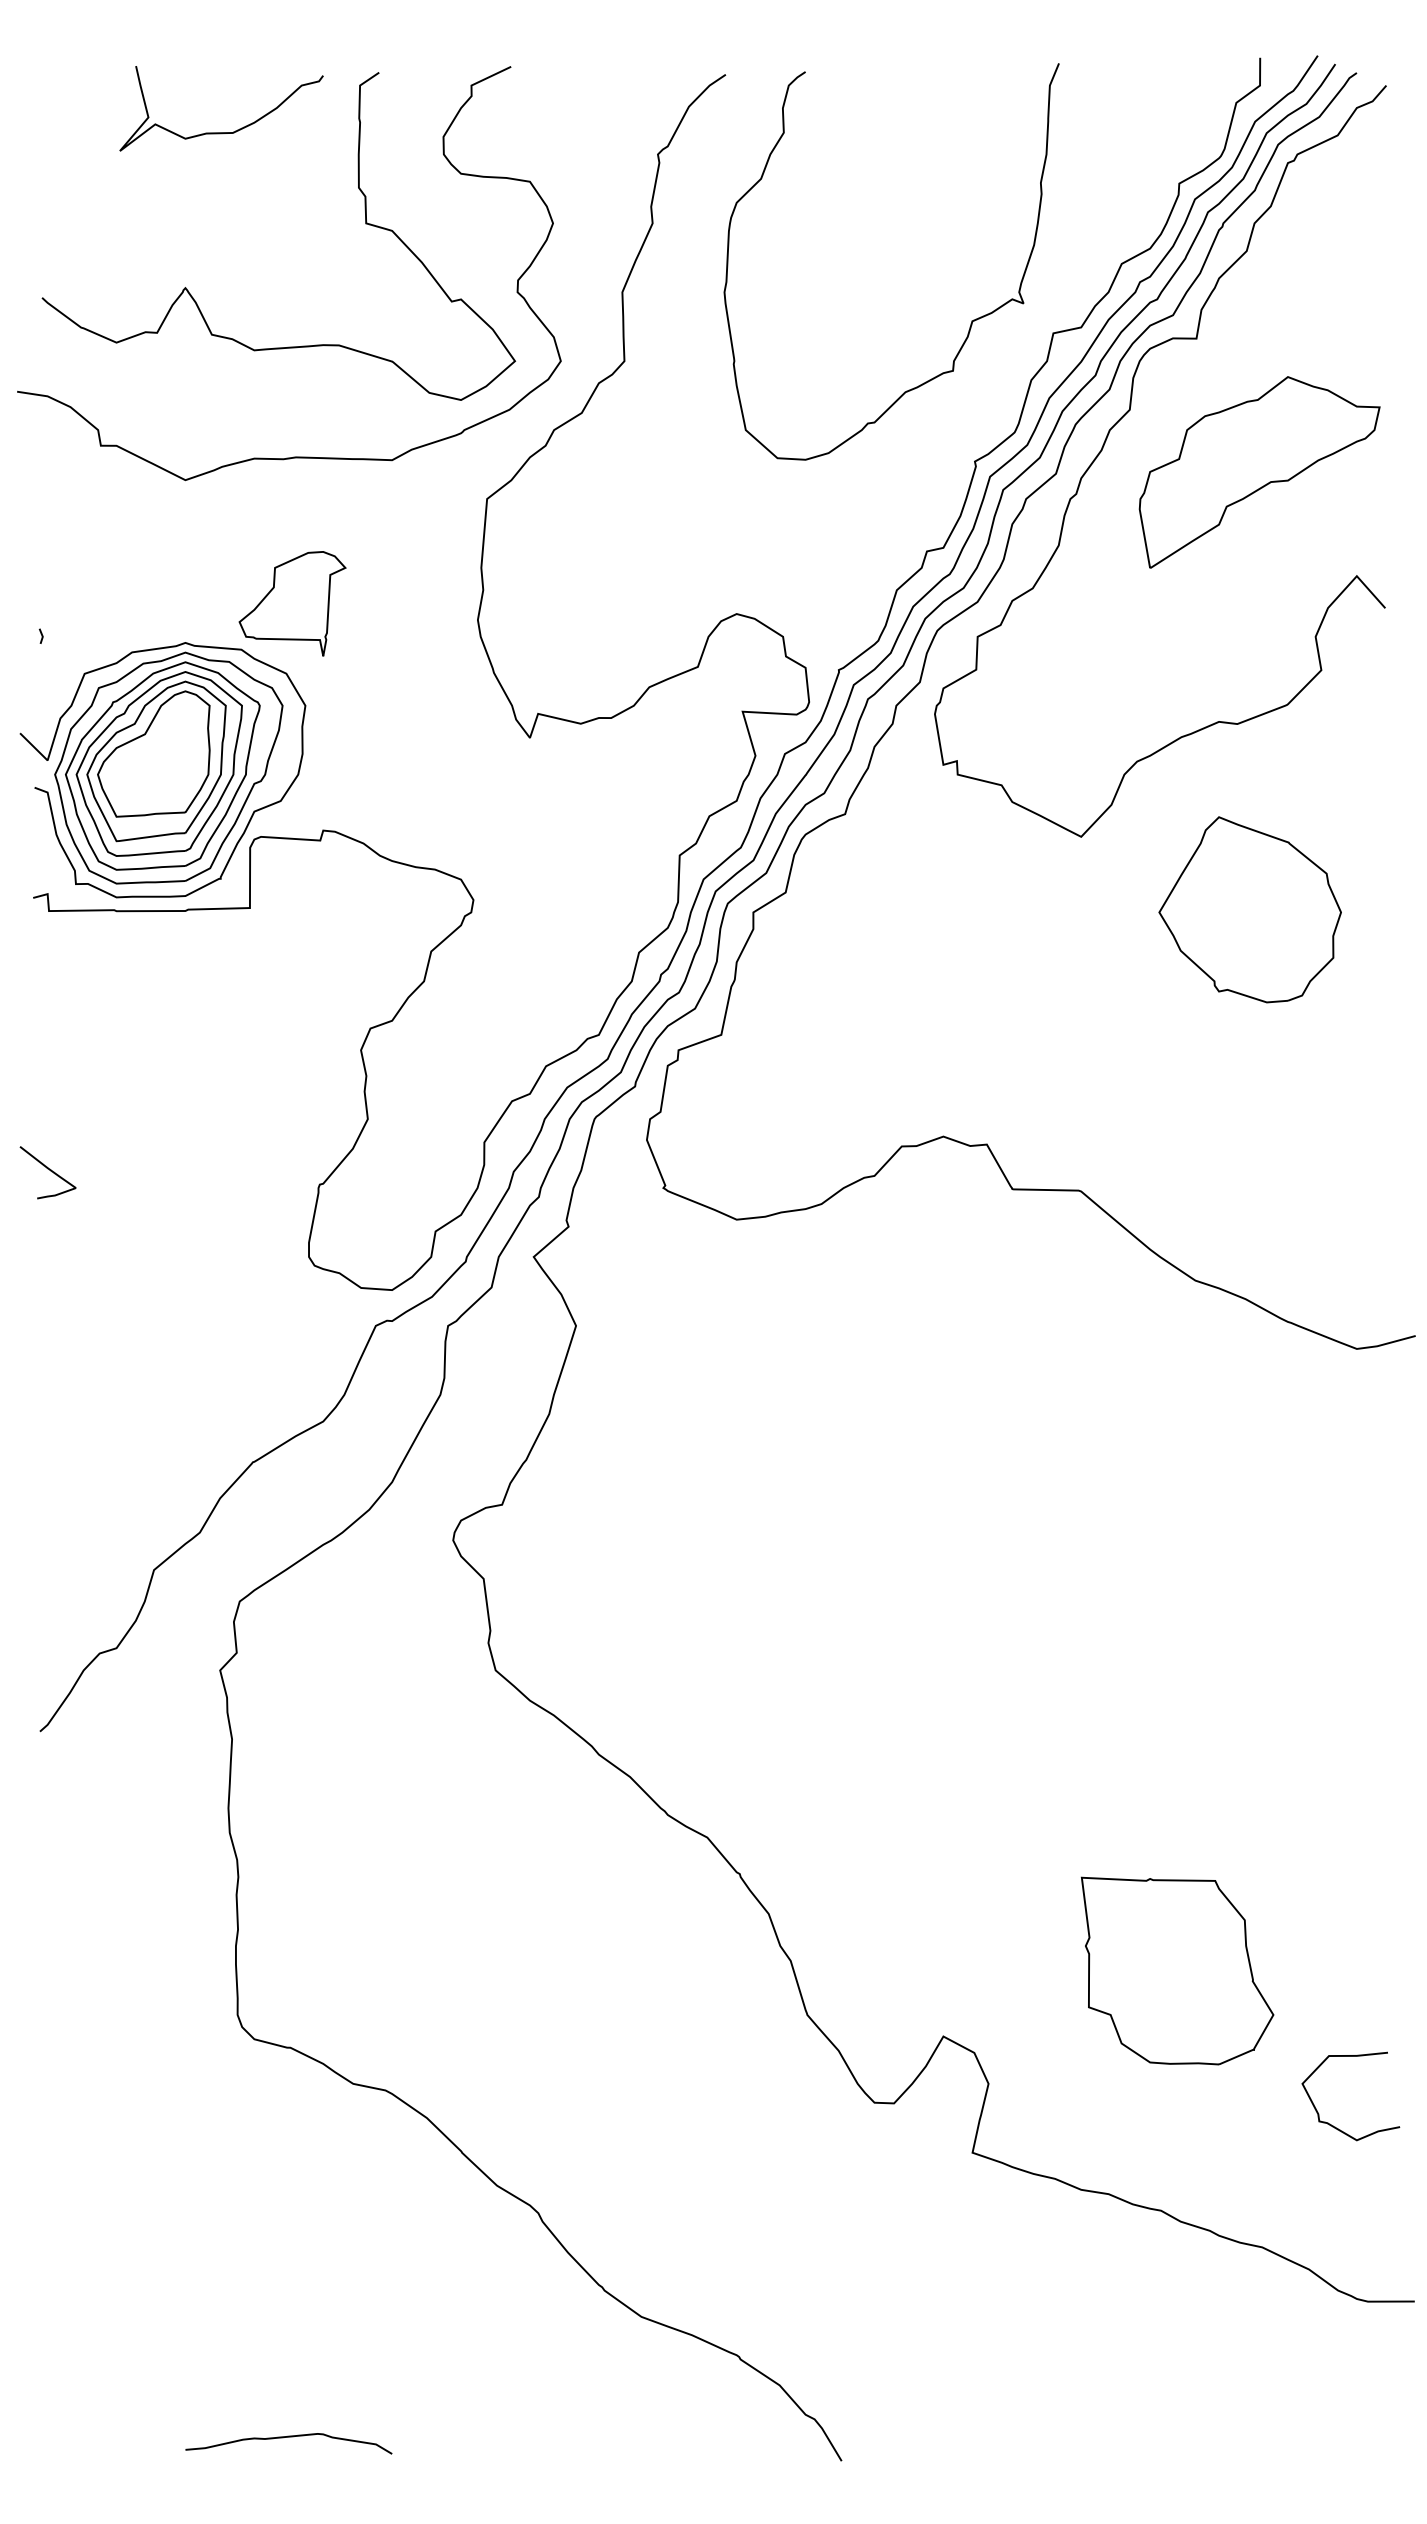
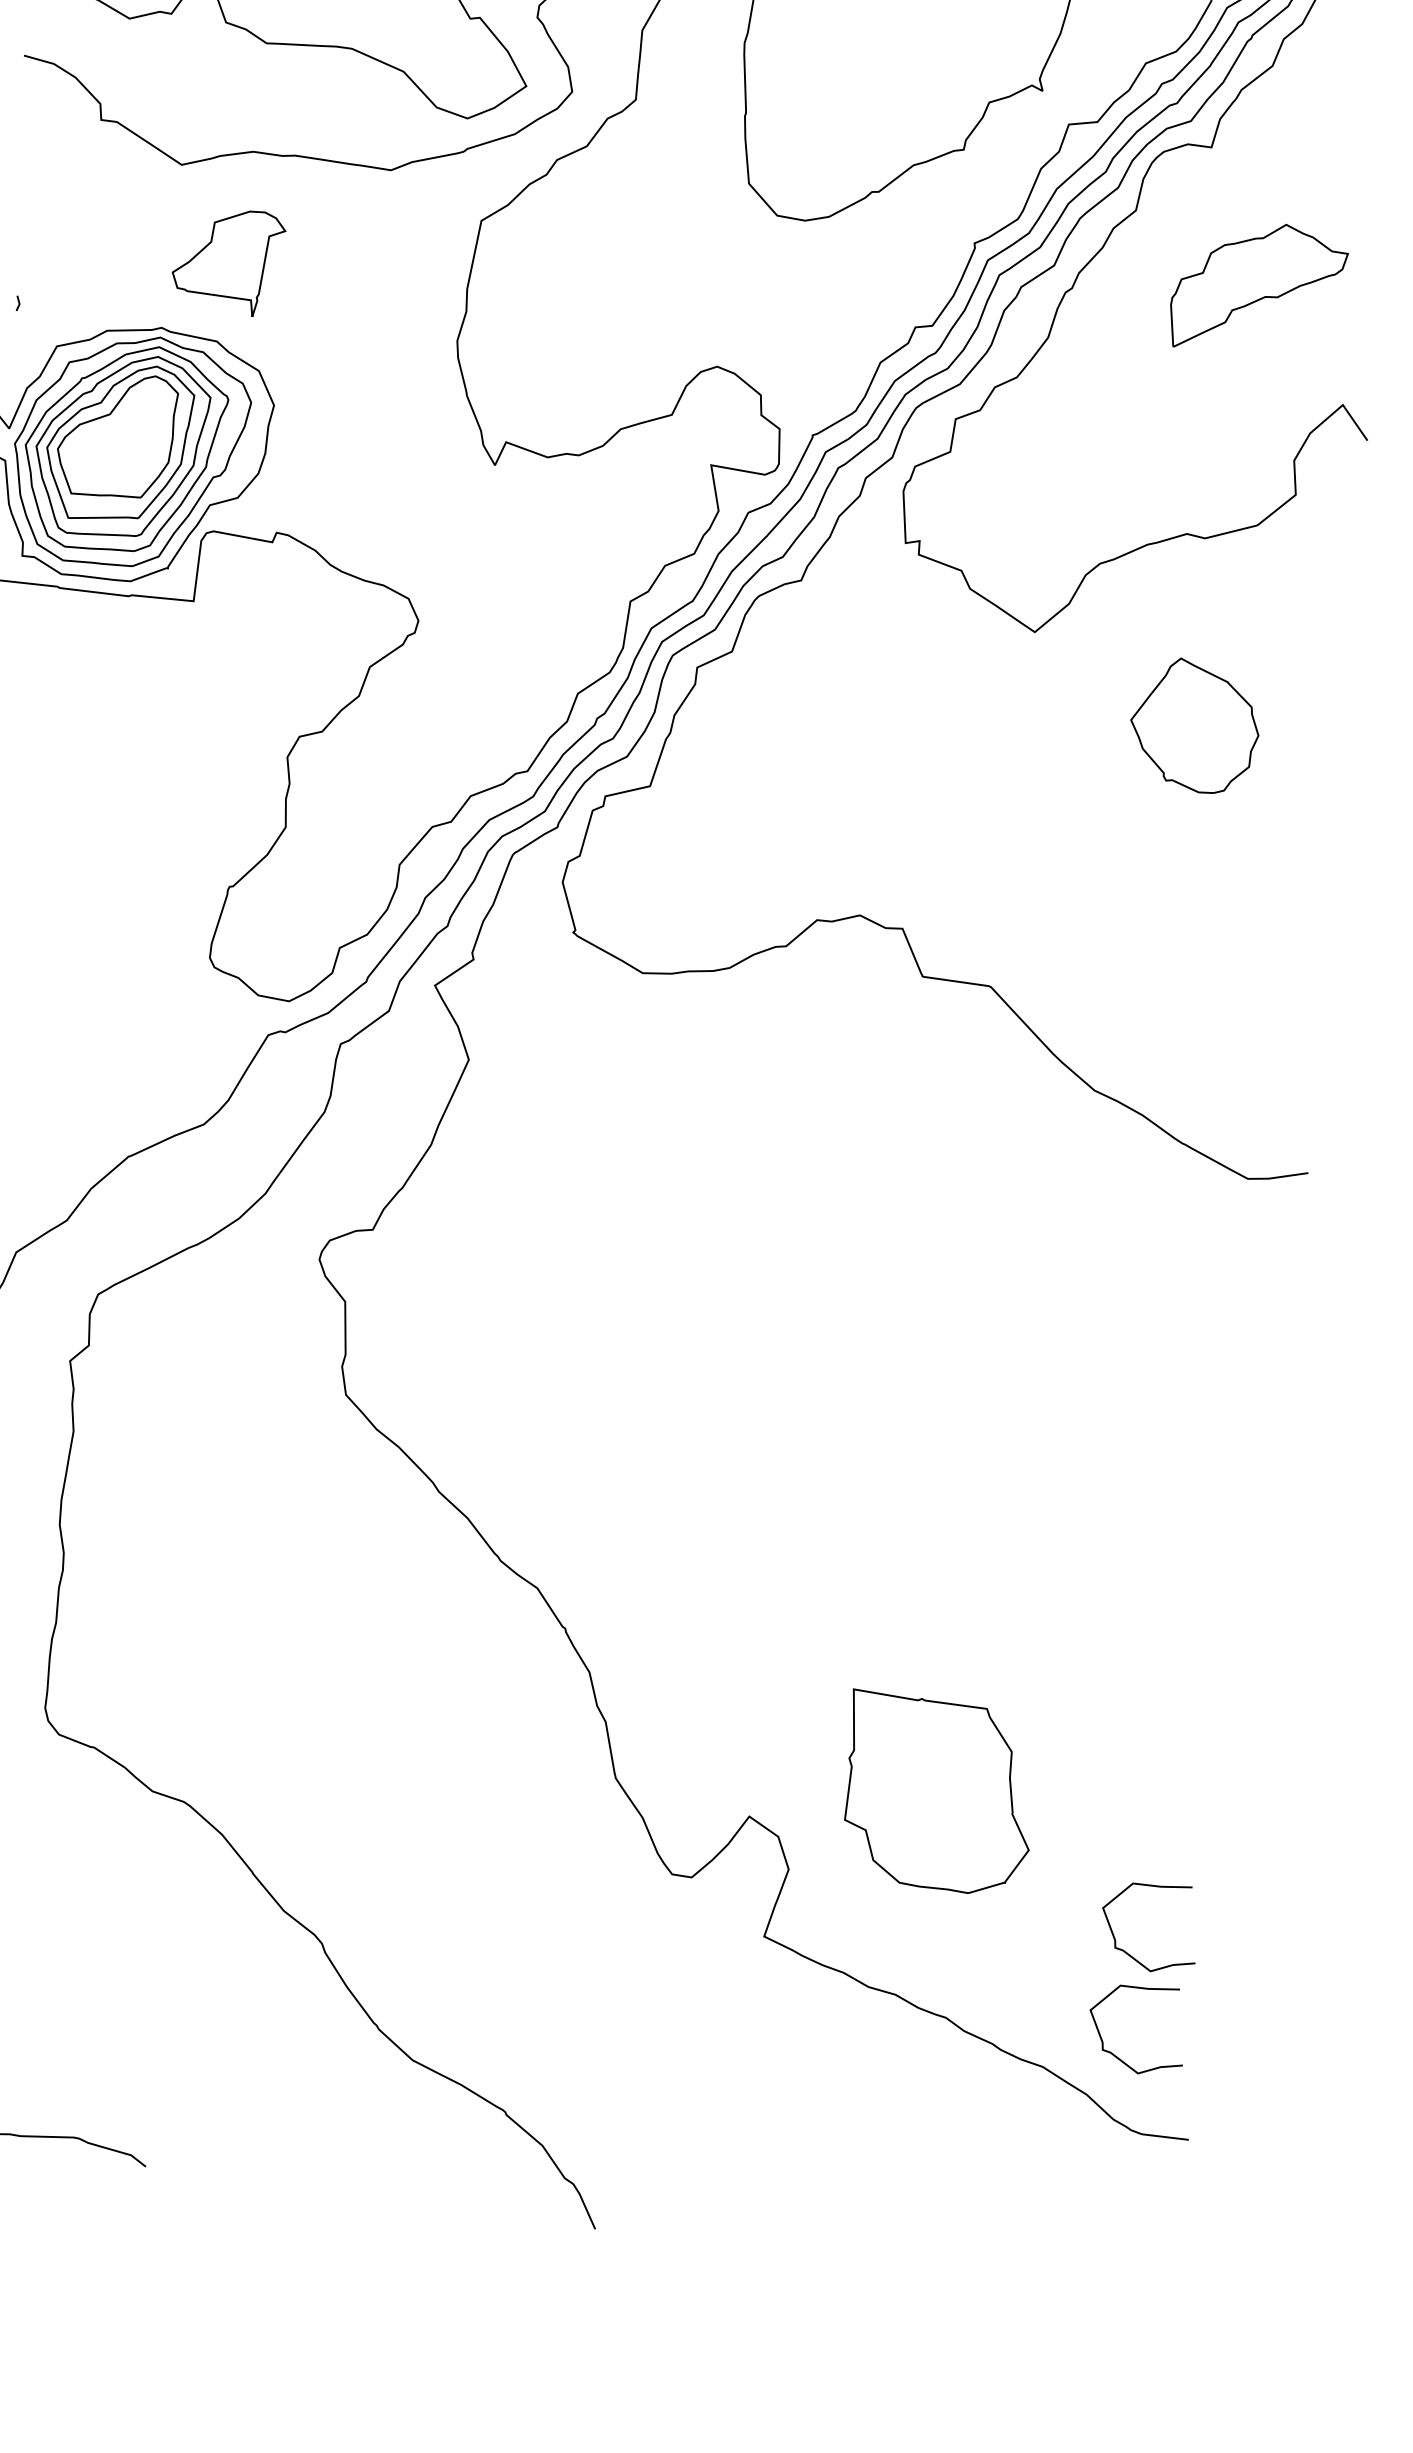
part: (1259, 472) -> (1258, 289), size x0.7
part: (292, 603) -> (227, 260), moved
part: (1249, 909) -> (1194, 725), size x0.7
part: (1177, 1970) -> (938, 1793), moved
curve: (1335, 2228) -> (1118, 2057), added

